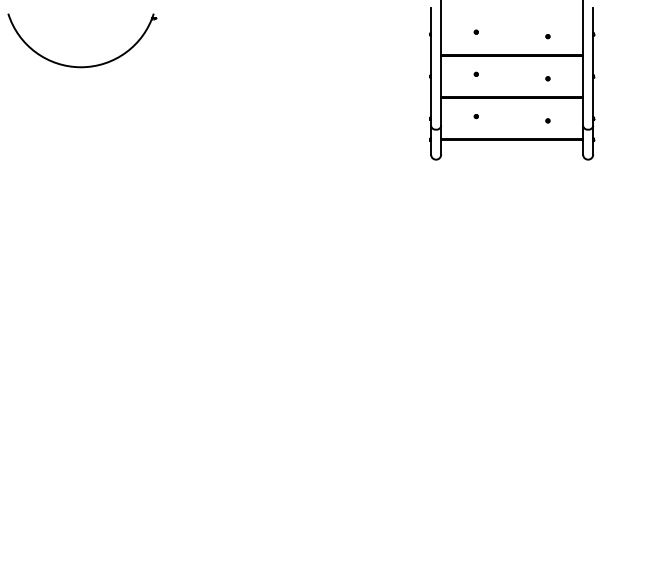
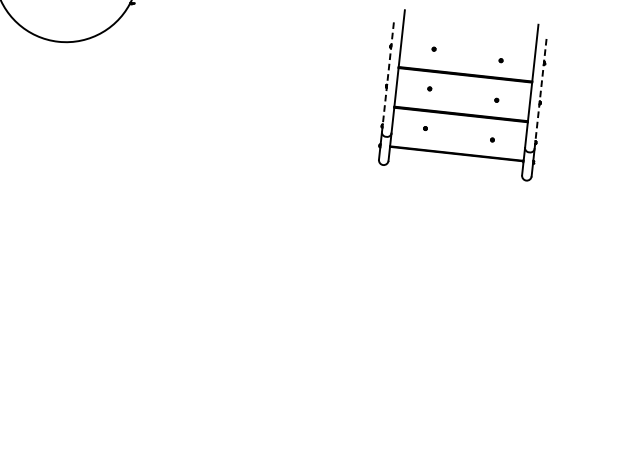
line: (431, 66) -> (388, 76), solid -> dashed
line: (593, 66) -> (540, 93), solid -> dashed

